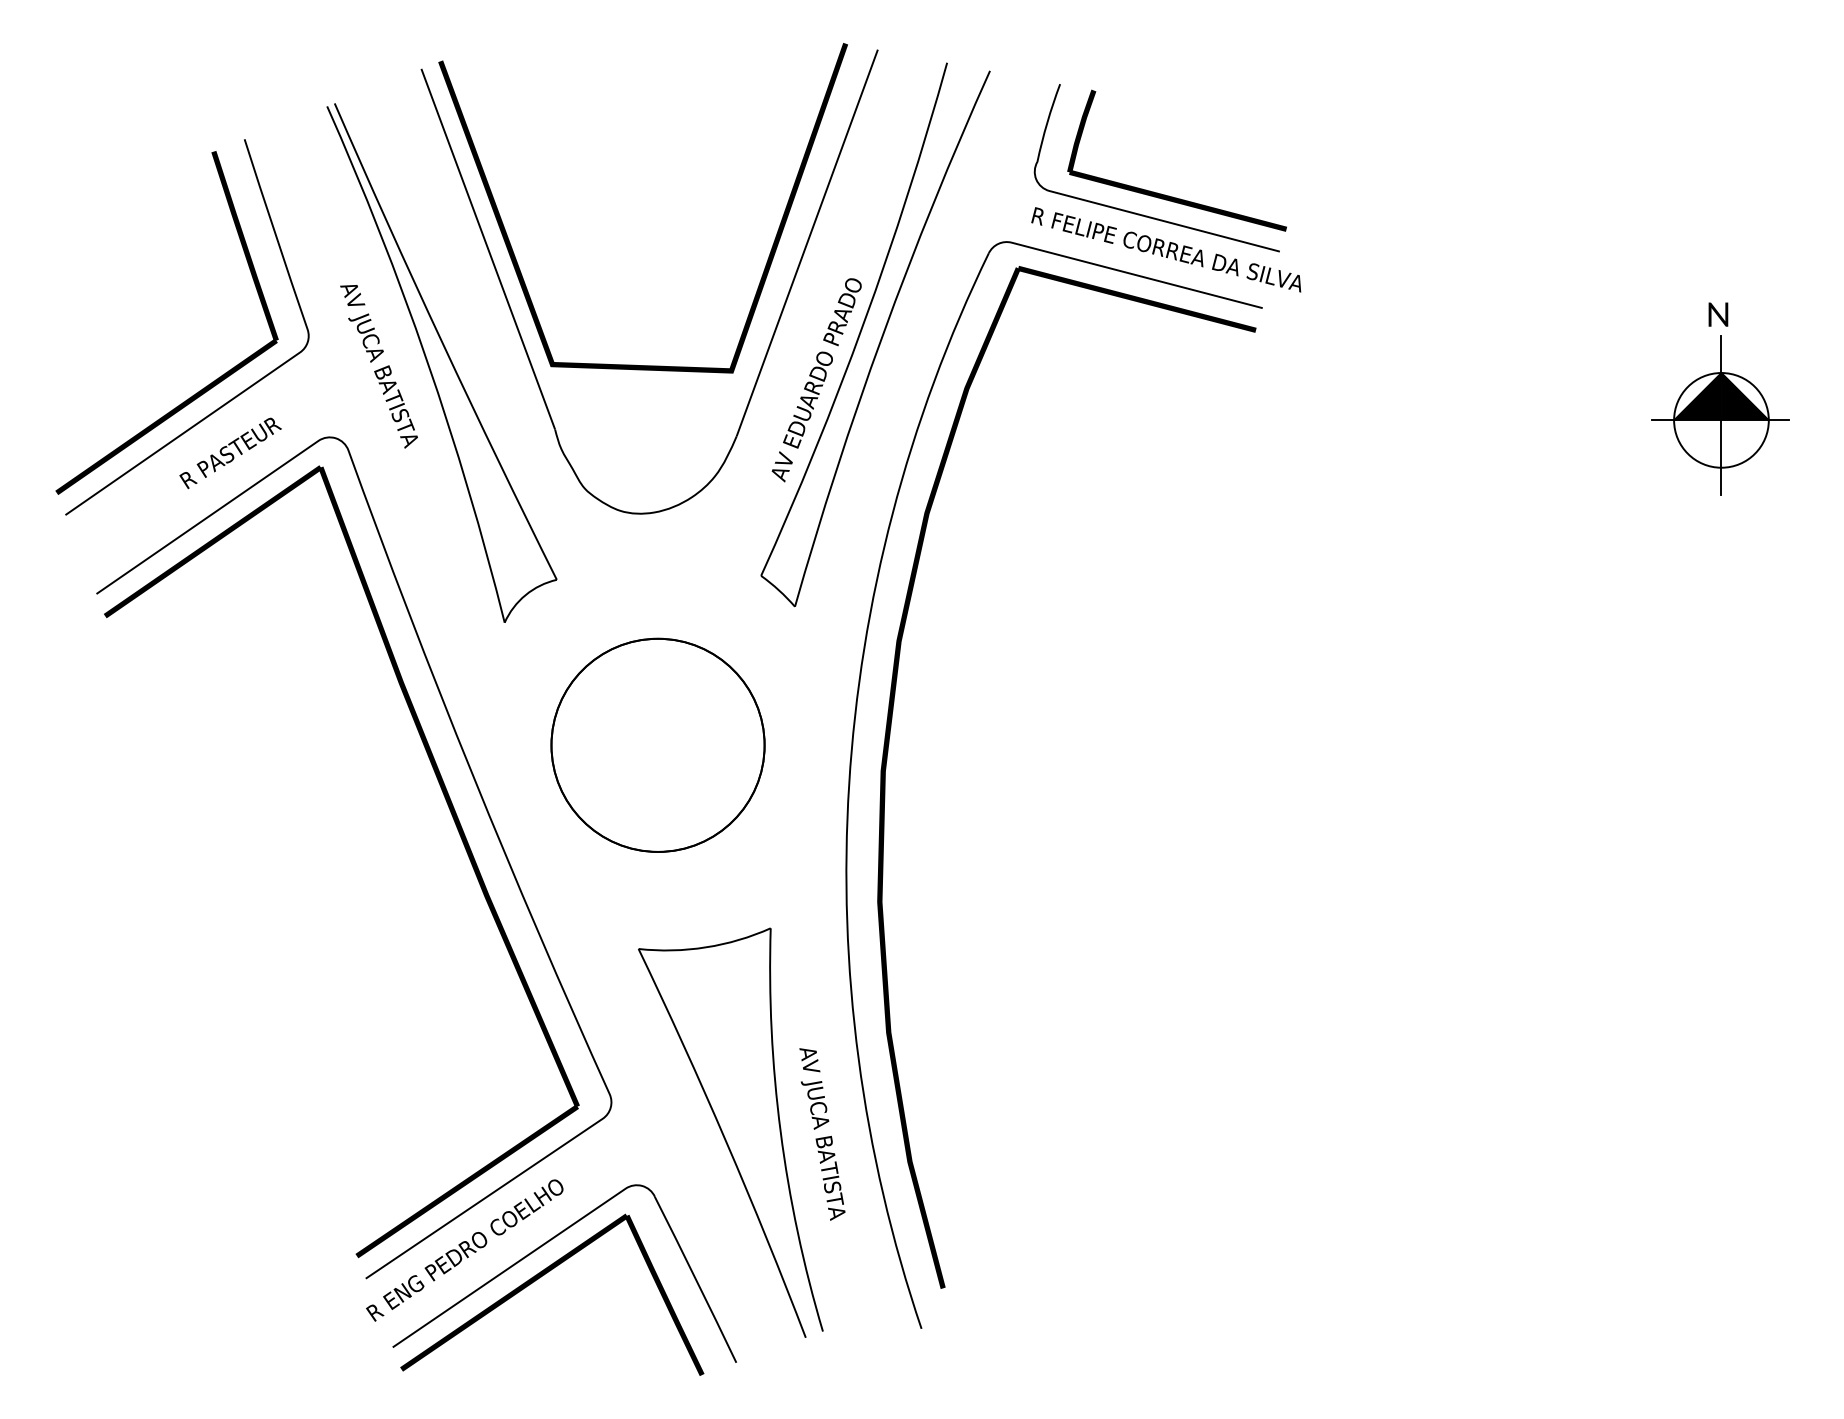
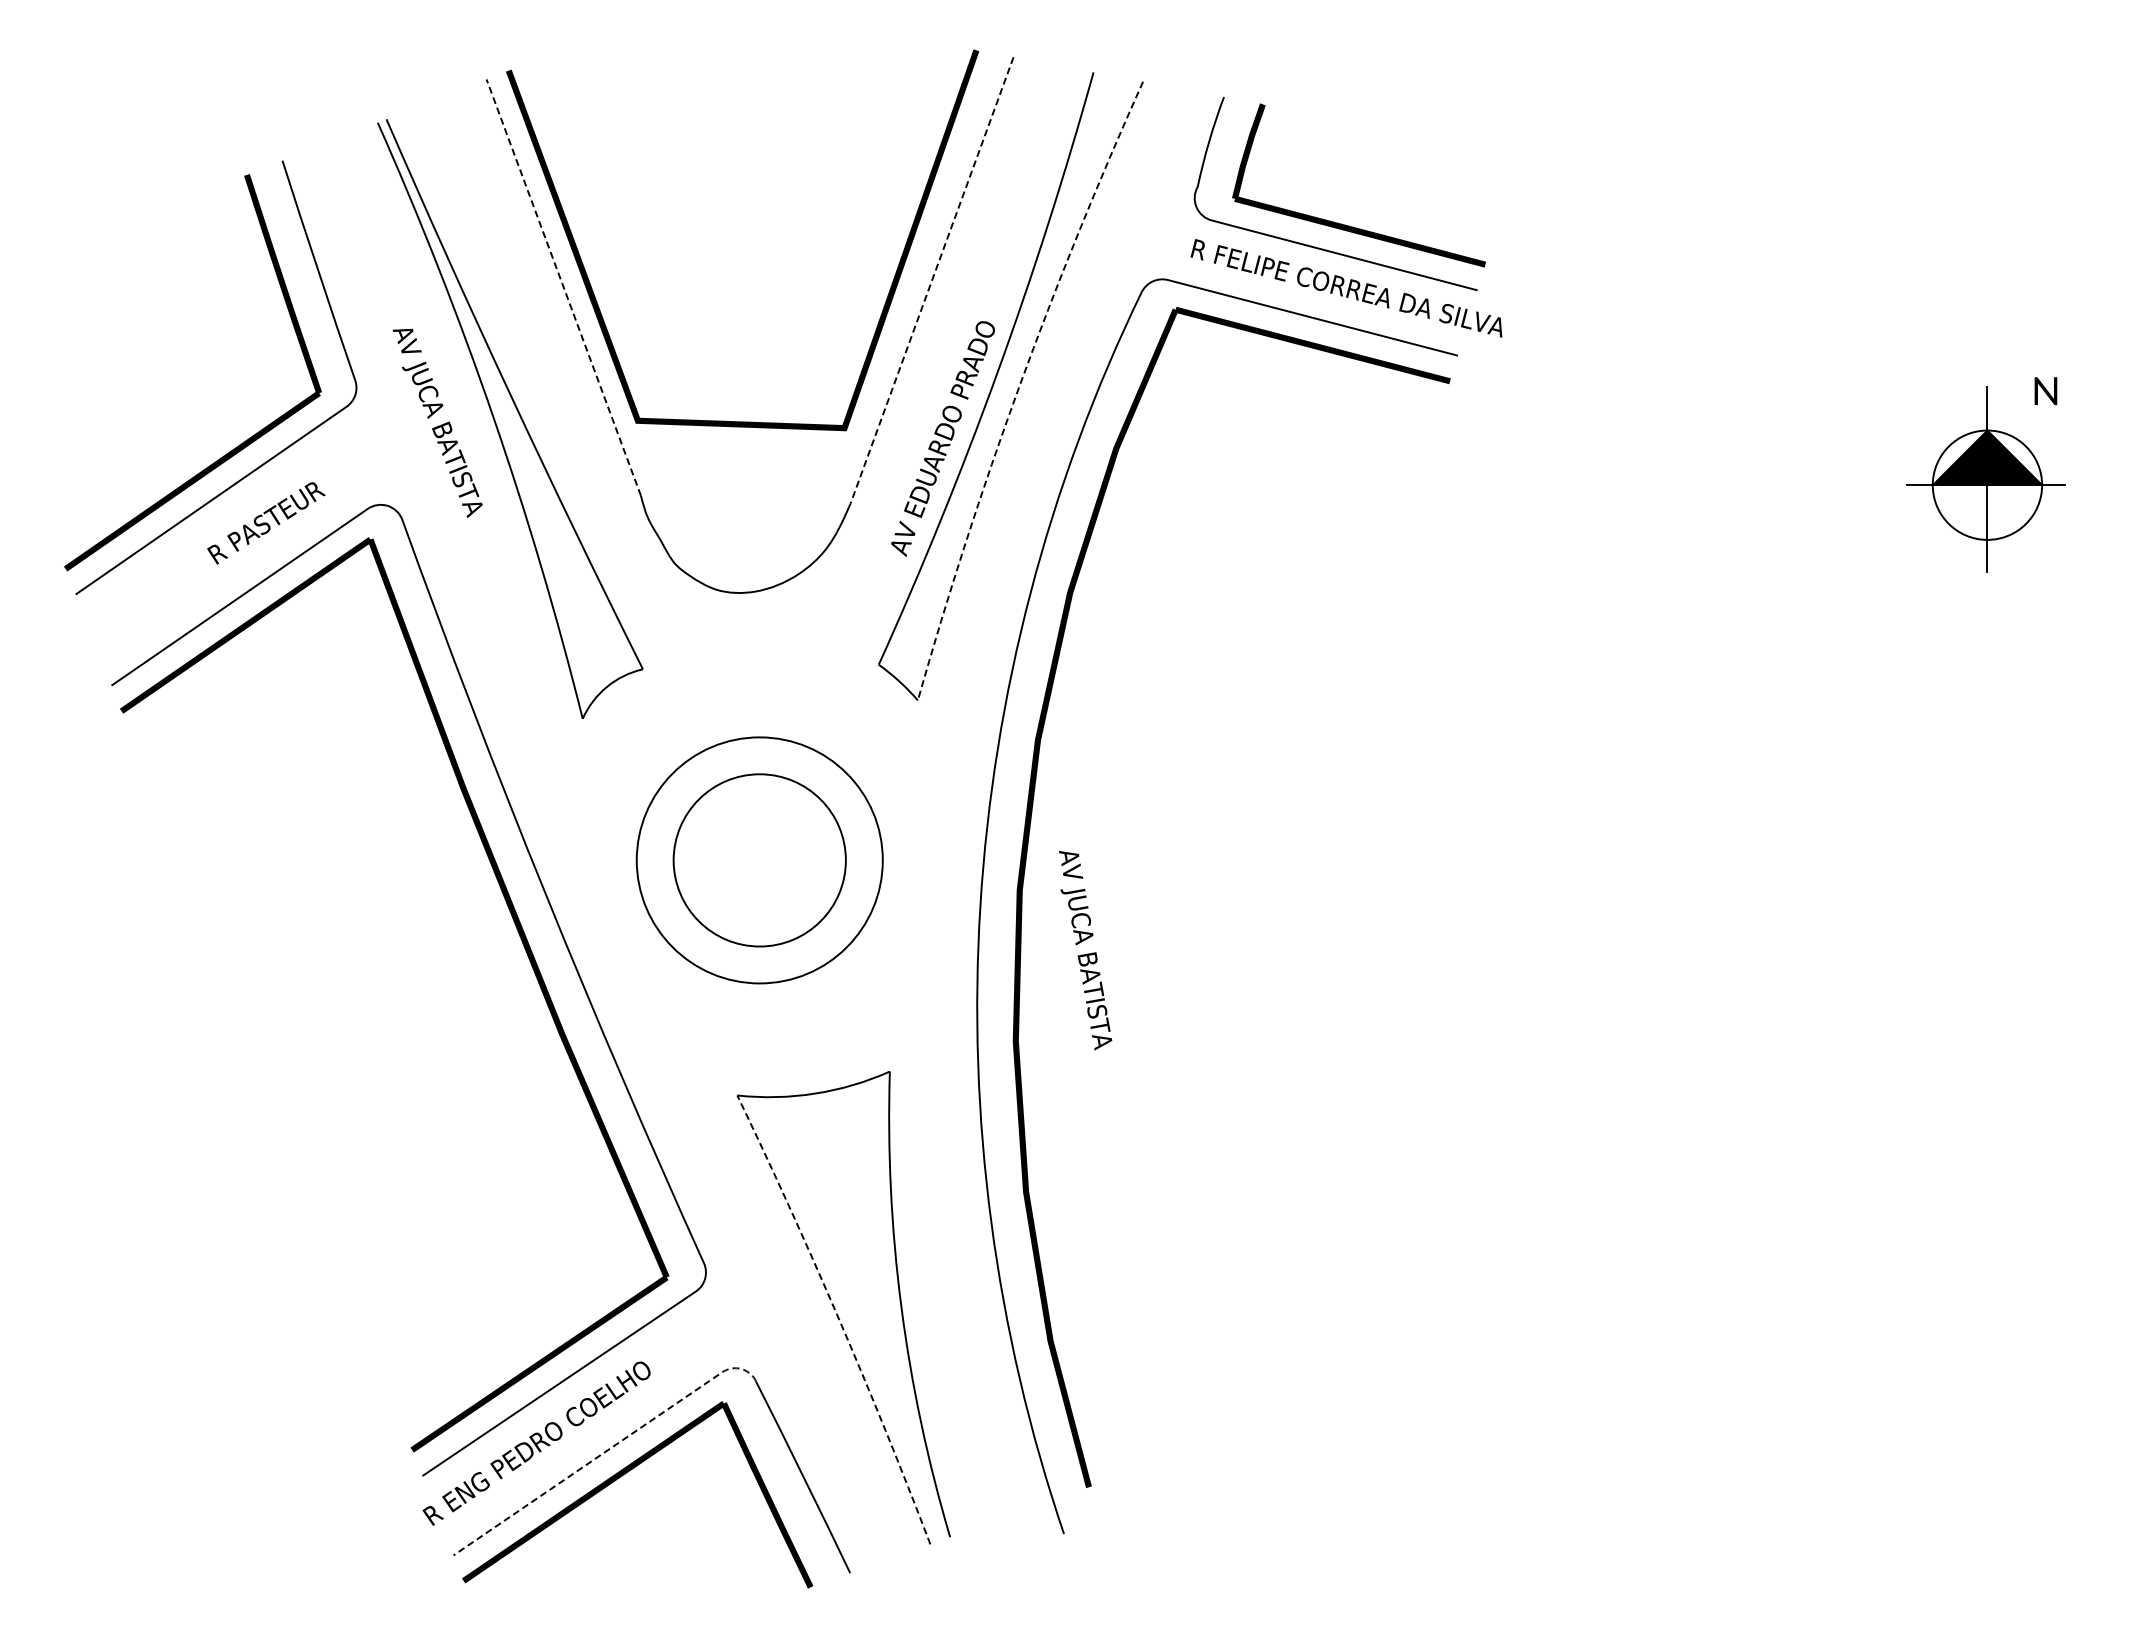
line: (807, 243) -> (932, 280), solid -> dashed
line: (488, 249) -> (563, 287), solid -> dashed
text: (1718, 314) -> (2045, 390), moved
line: (883, 334) -> (1019, 386), solid -> dashed
circle: (657, 745) -> (759, 860), size x0.7
text: (822, 1134) -> (1085, 950), moved
line: (726, 1141) -> (838, 1317), solid -> dashed
line: (526, 1256) -> (607, 1450), solid -> dashed

